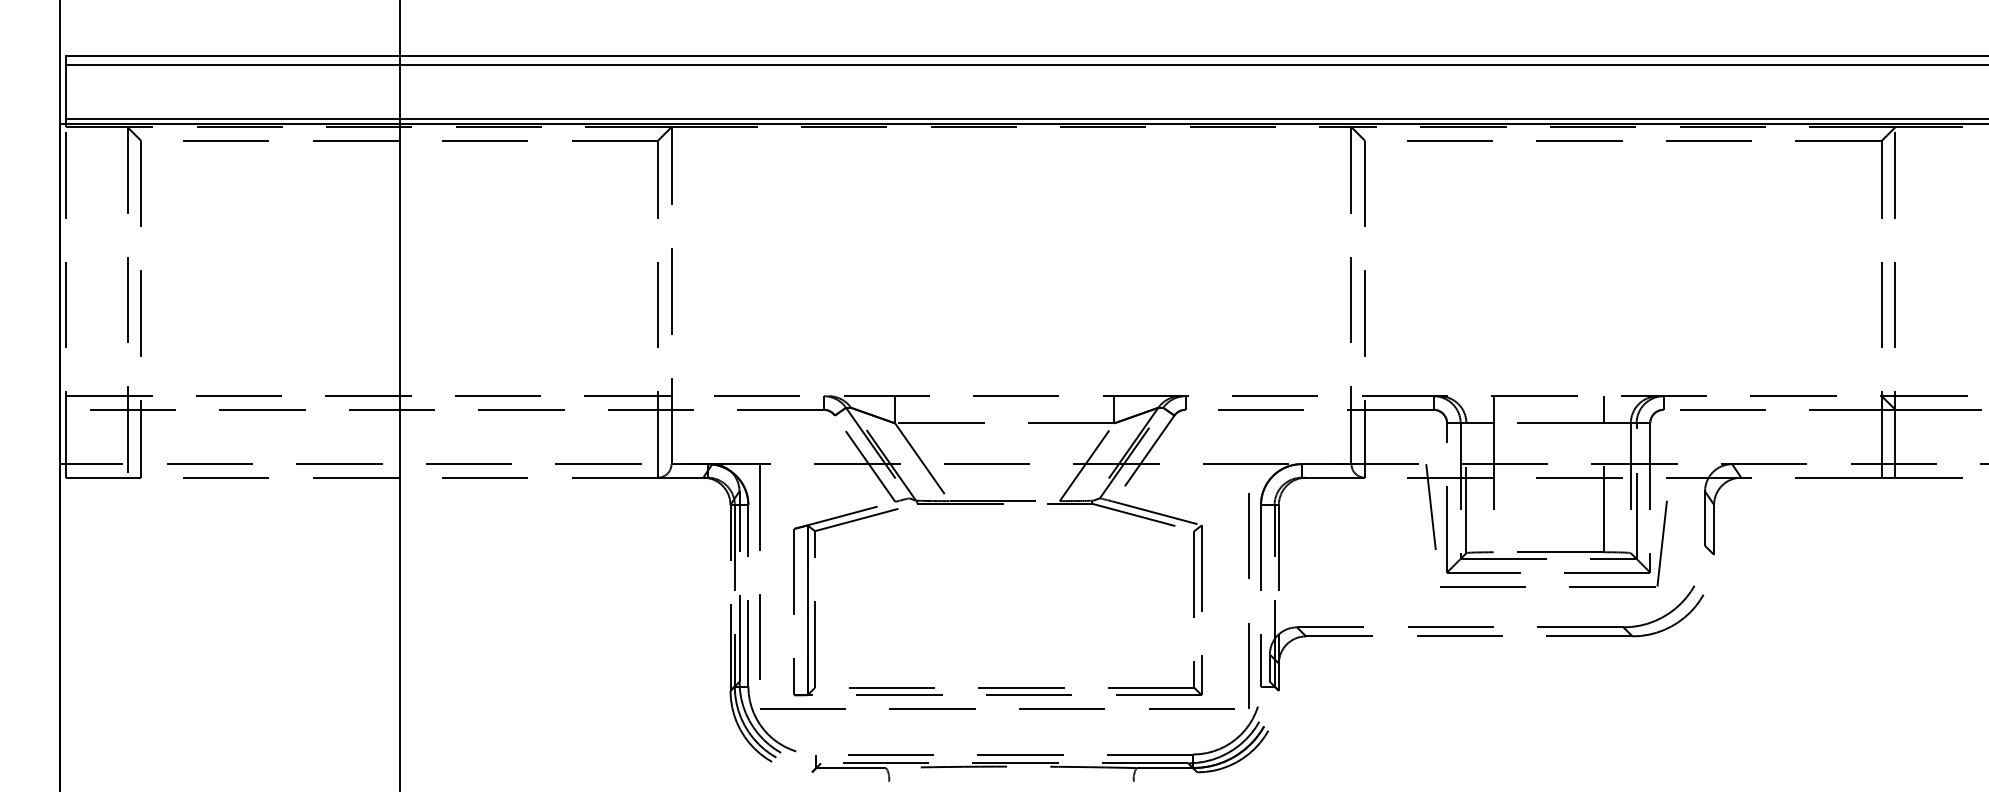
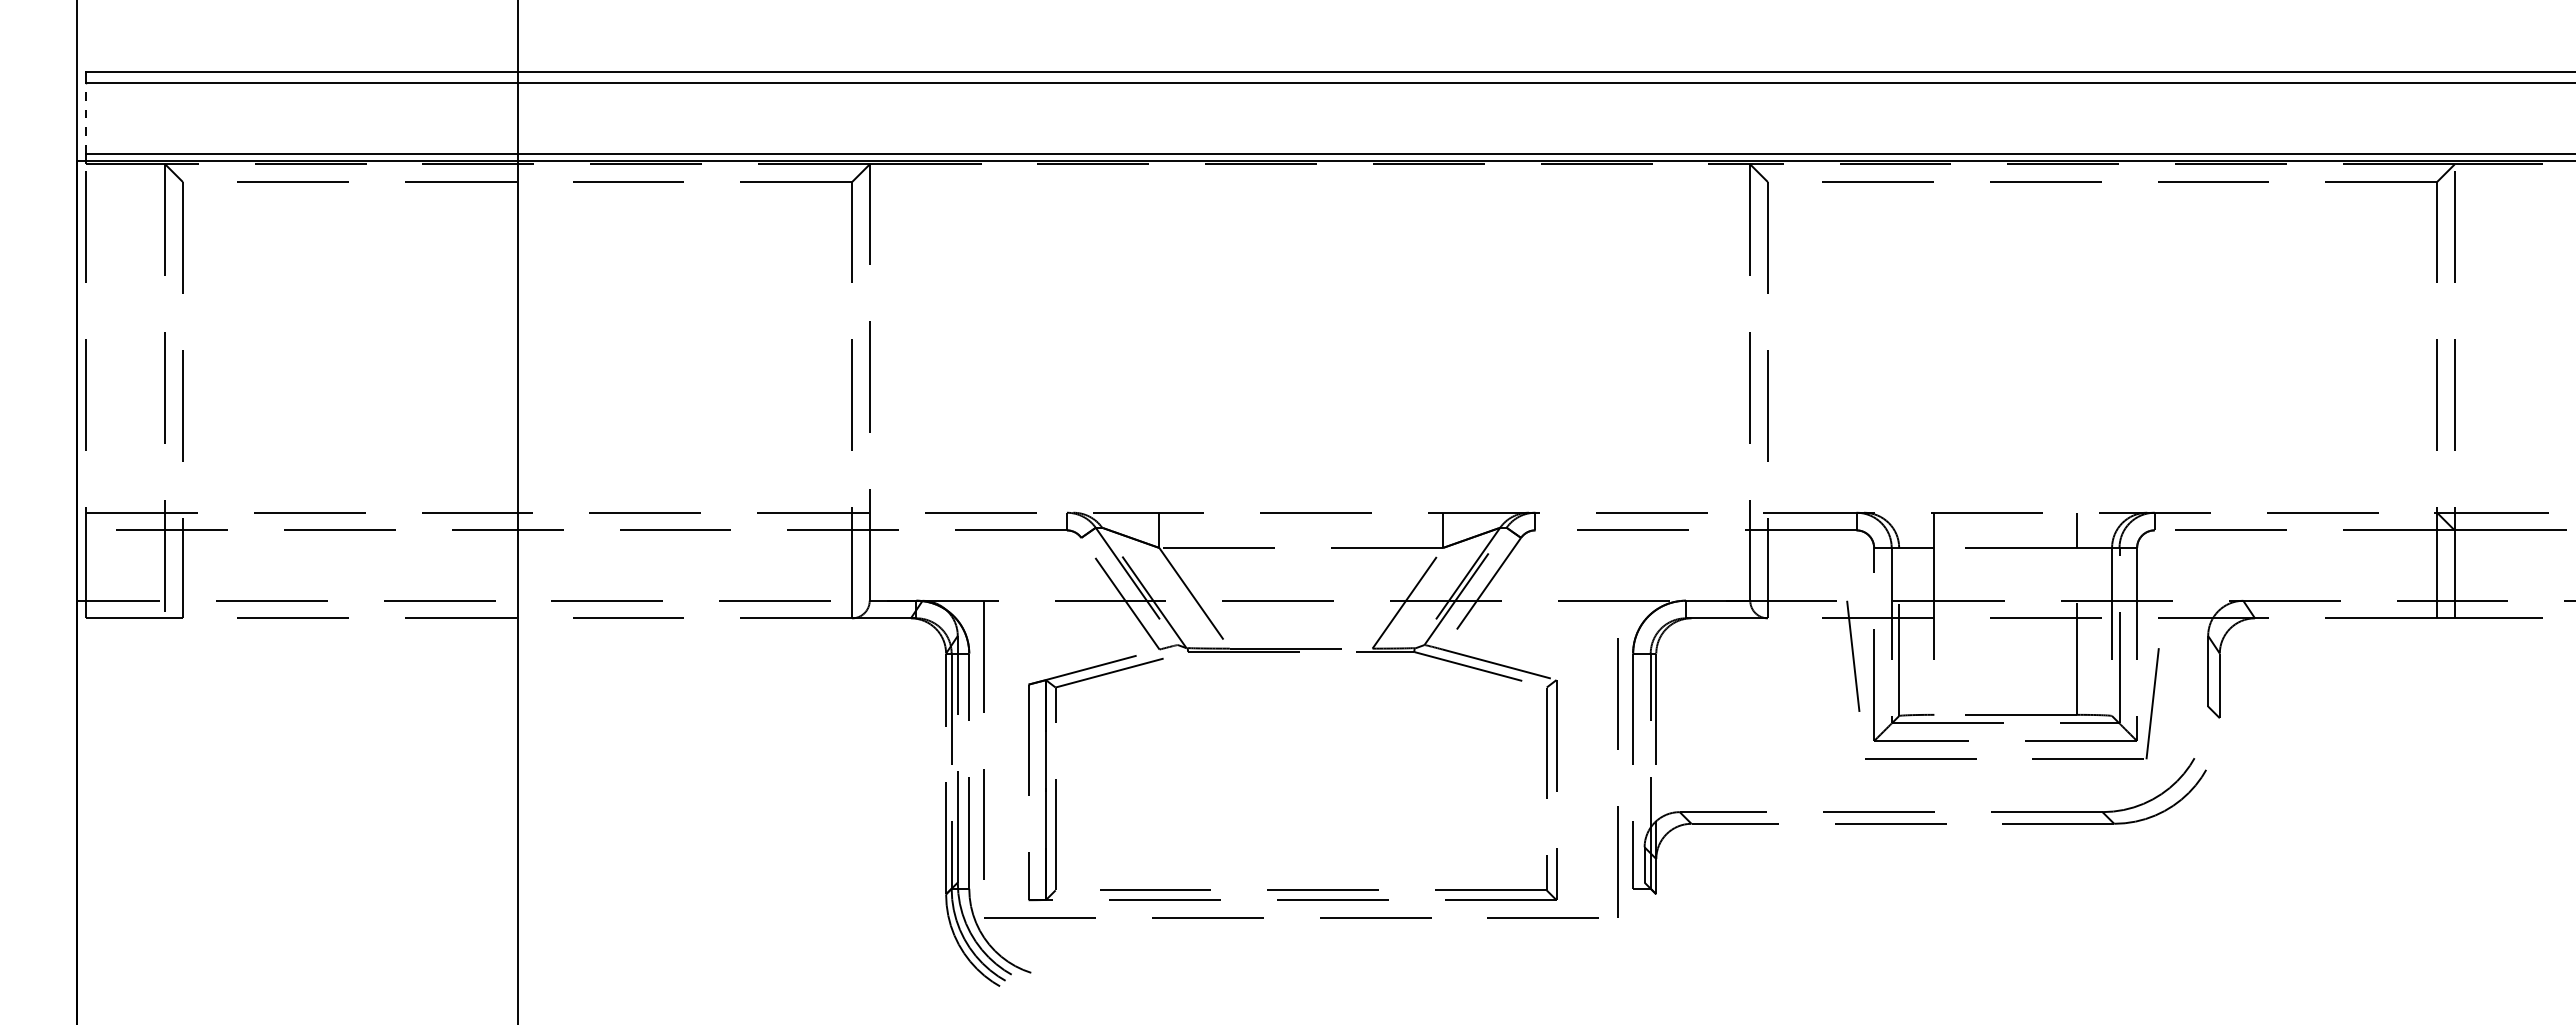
line: (66, 90) -> (86, 117), solid -> dashed
part: (1040, 754) -> (1347, 976), removed

